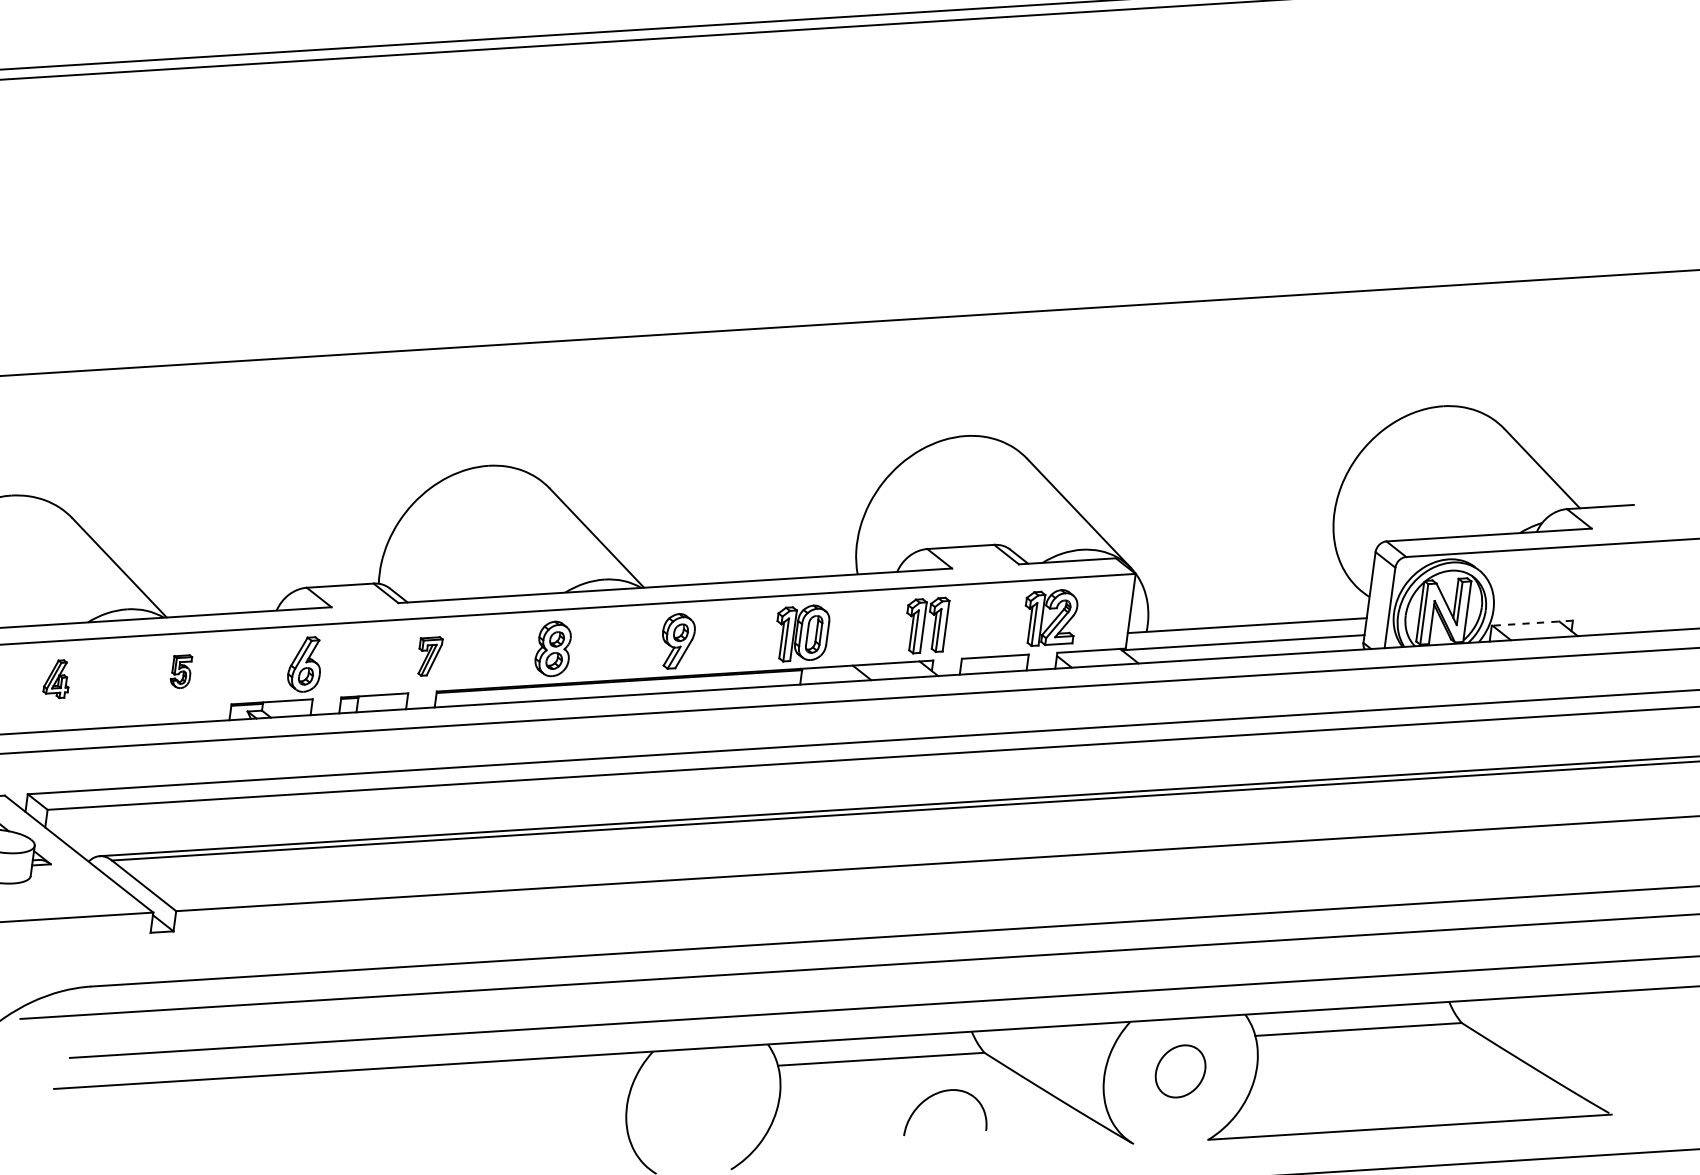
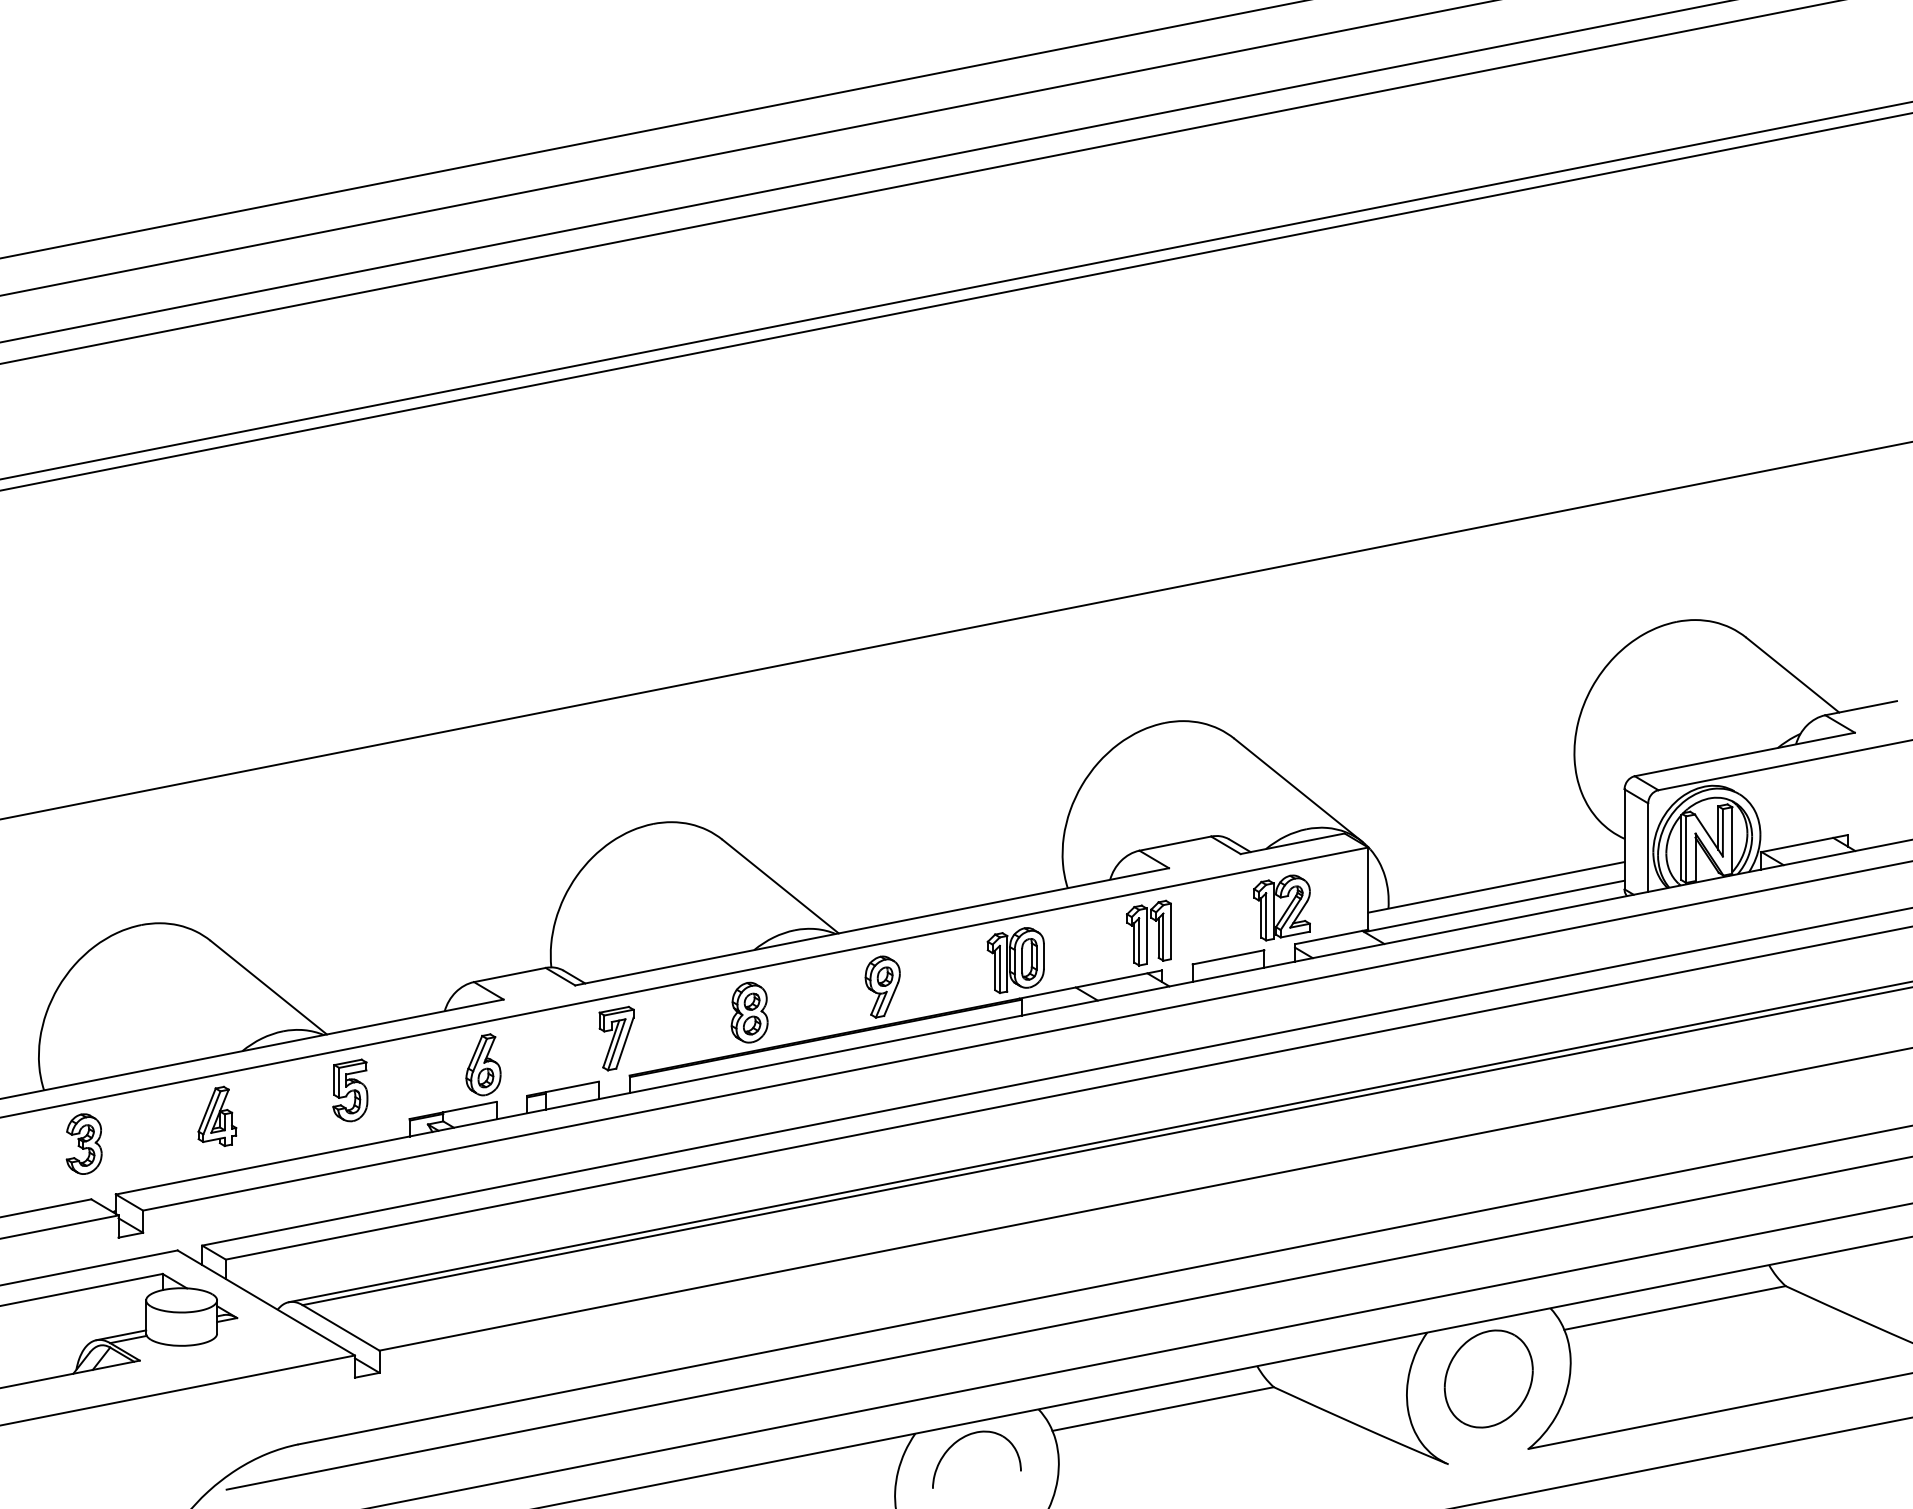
line: (1531, 623) -> (1803, 843), dashed -> solid
part: (429, 656) -> (616, 1038), size x1.43
part: (181, 671) -> (350, 1090), size x1.67
part: (57, 677) -> (217, 1115), size x1.43
part: (1180, 1070) -> (1488, 1378), size x1.67
part: (939, 1093) -> (965, 1437), moved

